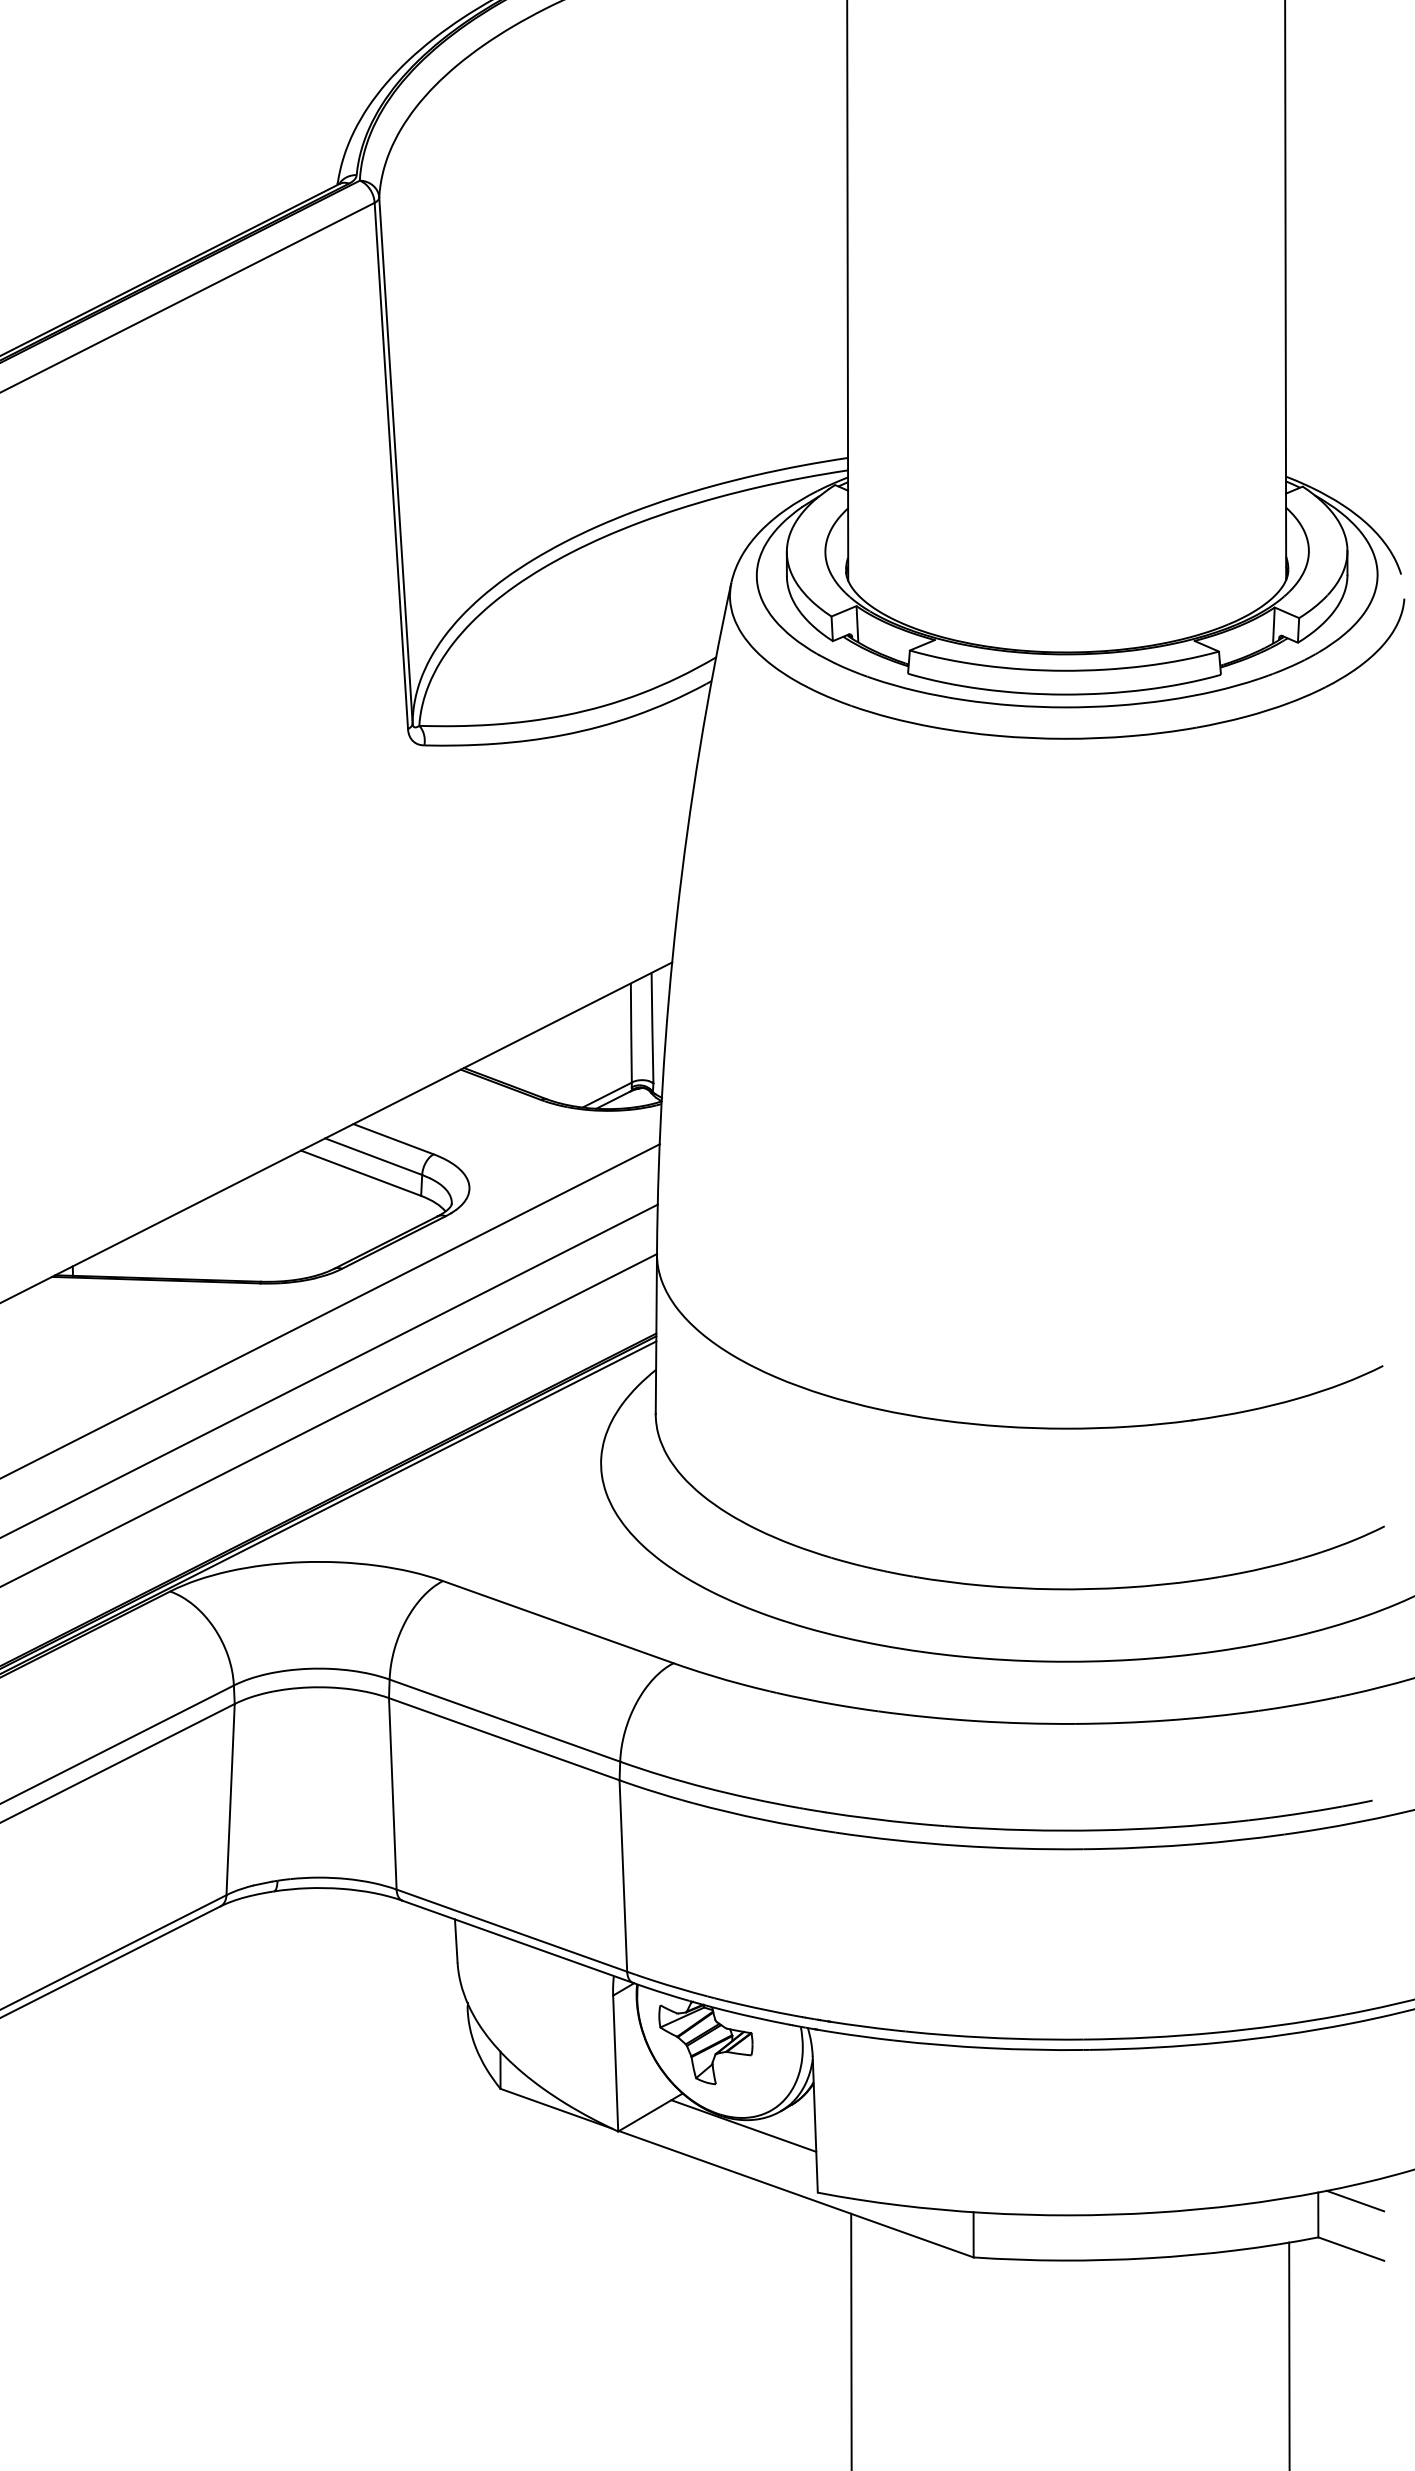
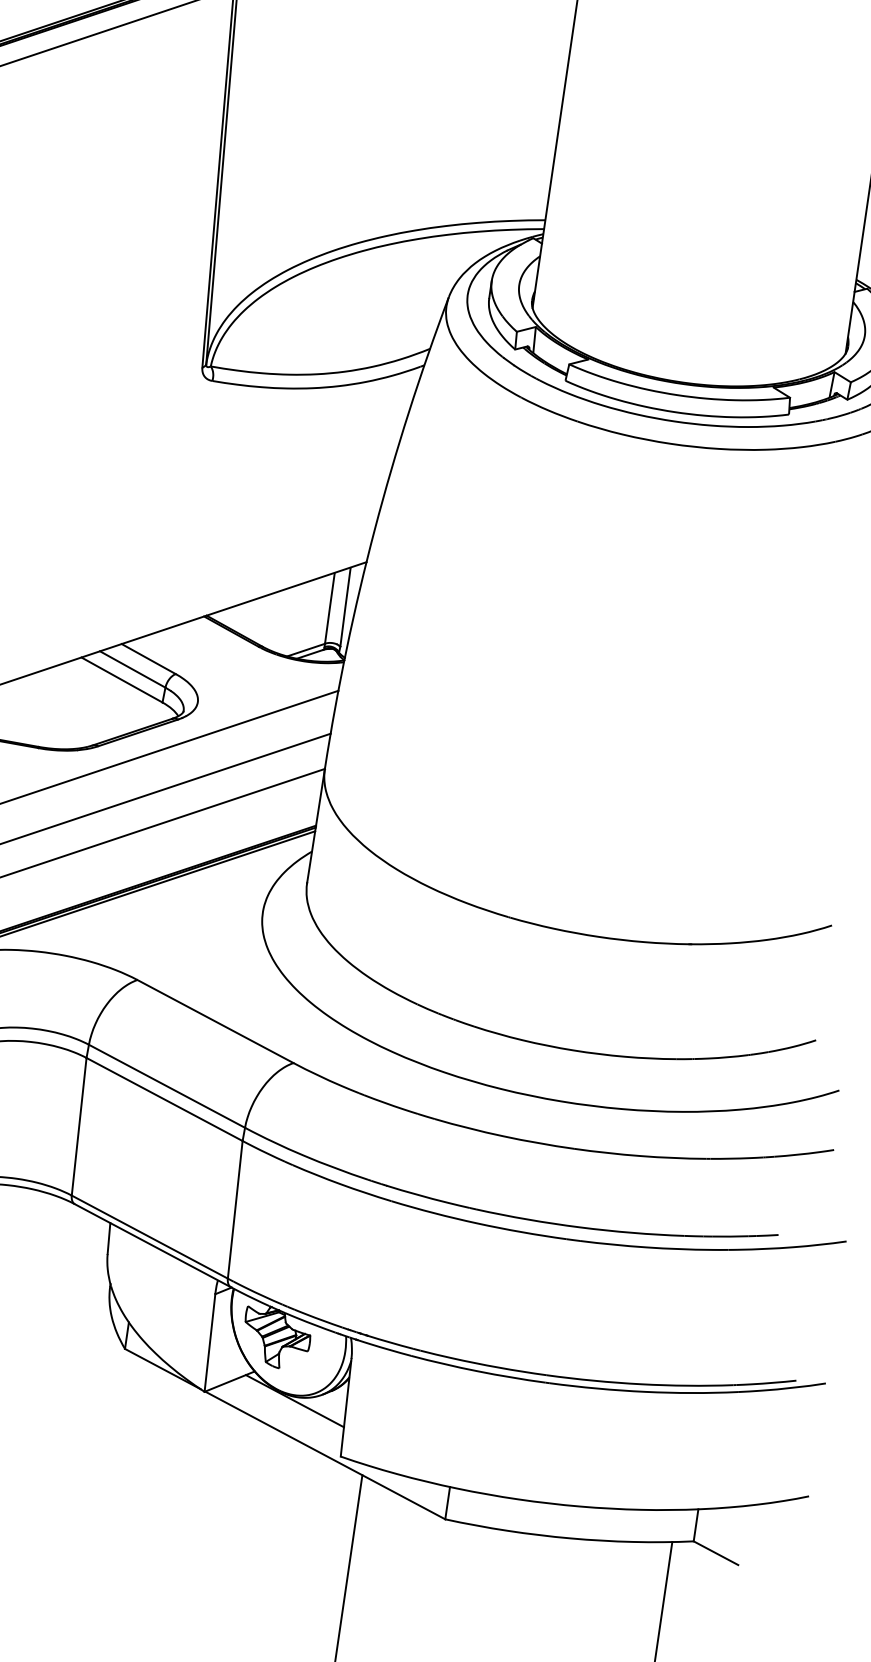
line: (1355, 2200) -> (724, 1518), removed

